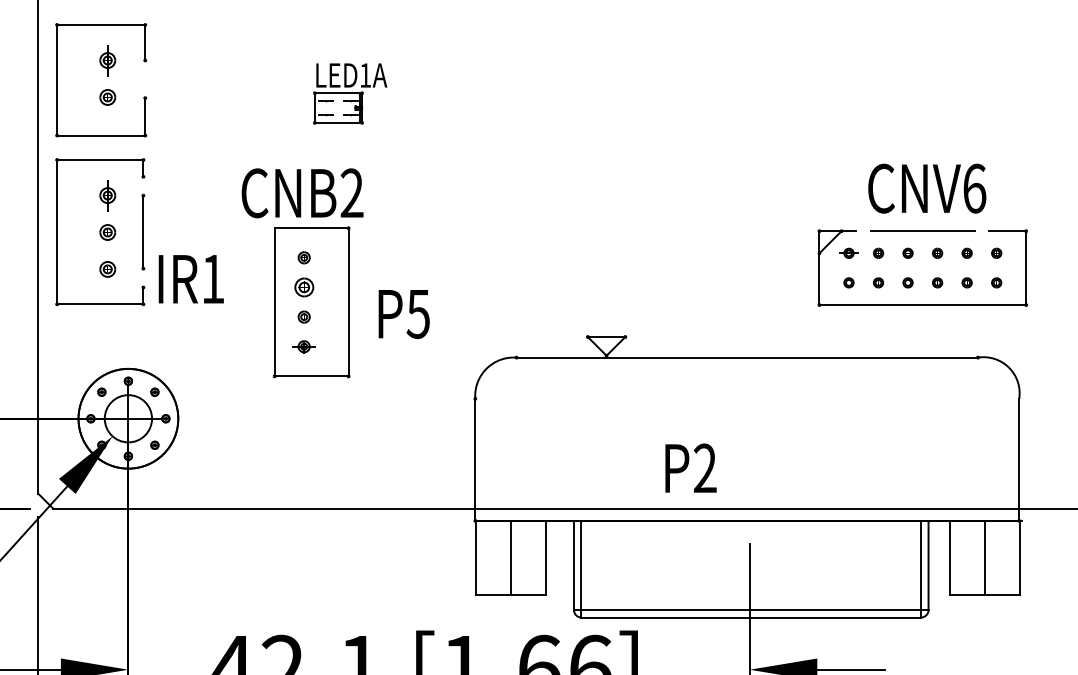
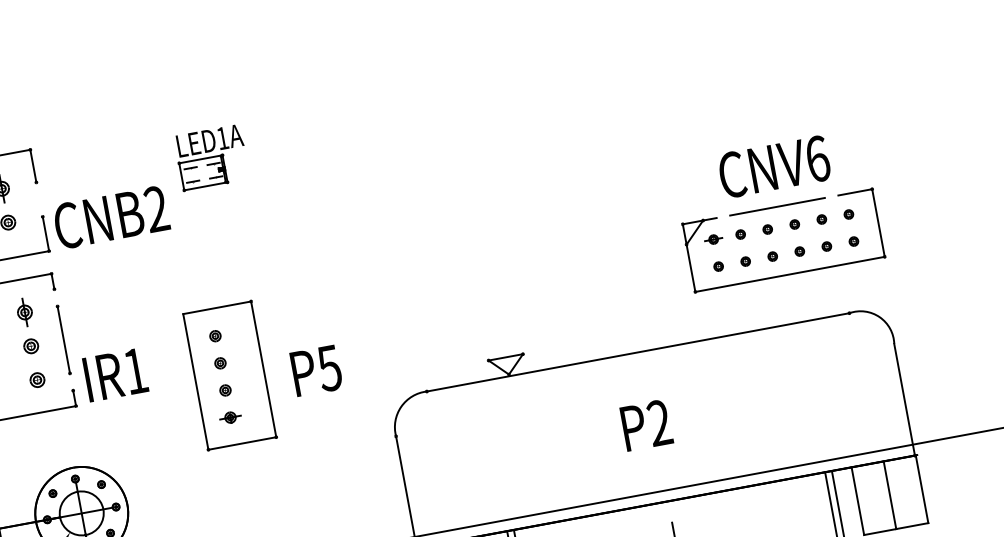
part: (350, 93) -> (211, 157), moved
text: (302, 193) -> (111, 217), moved
part: (303, 287) -> (219, 363), size x0.62
text: (690, 467) -> (646, 424), moved

